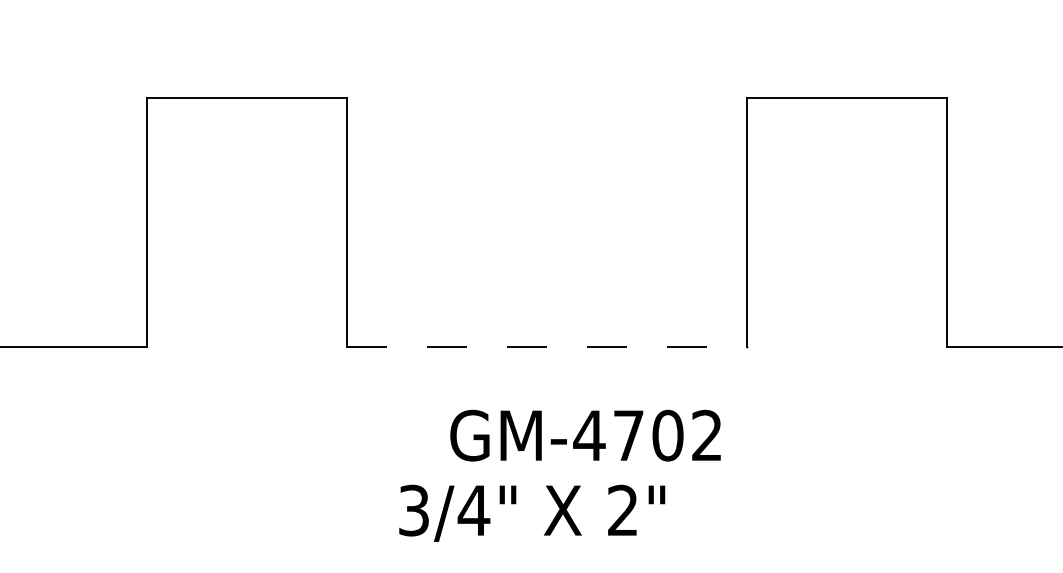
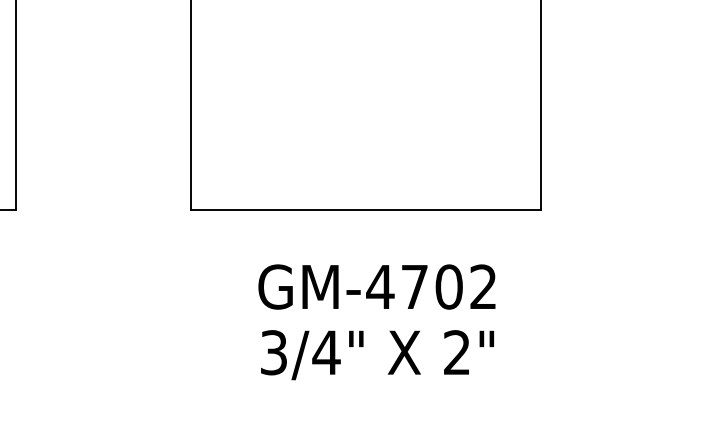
line: (547, 347) -> (366, 209), dashed -> solid
text: (585, 435) -> (376, 286), moved
text: (532, 512) -> (377, 354), moved

